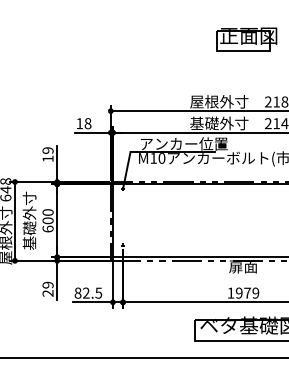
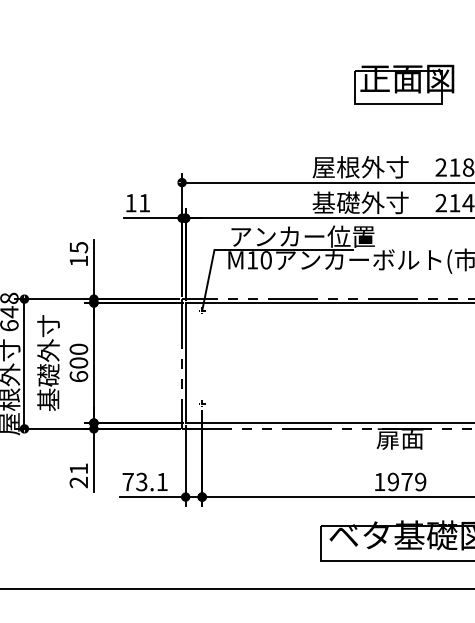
part: (246, 39) -> (403, 84), moved
text: (87, 123) -> (143, 202), 18 -> 11
text: (47, 150) -> (77, 247), 19 -> 15
text: (47, 284) -> (77, 467), 29 -> 21
text: (88, 292) -> (145, 480), 82.5 -> 73.1

